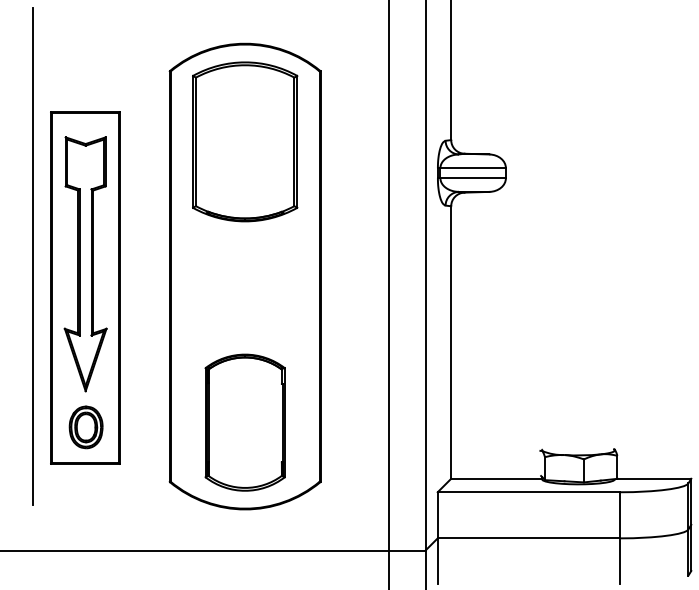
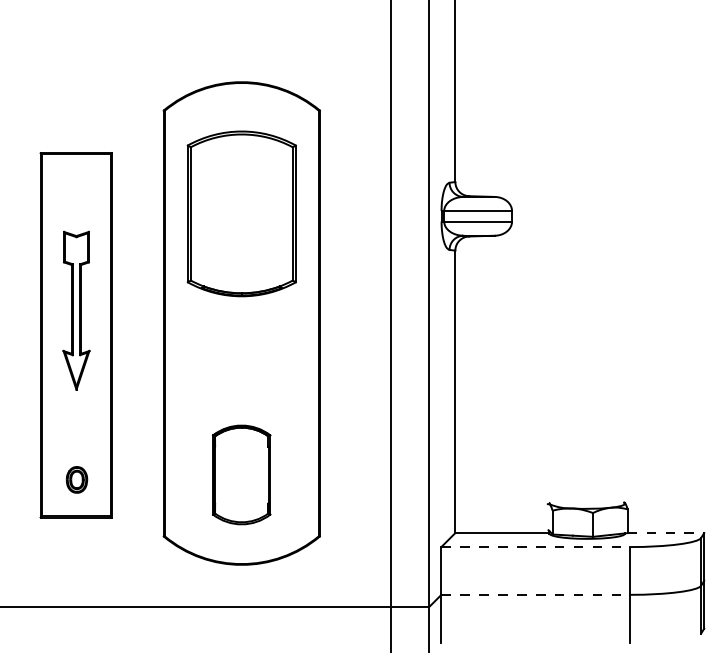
part: (244, 141) -> (241, 213), moved
line: (32, 256) -> (21, 302), removed
part: (85, 264) -> (76, 310), size x0.6
part: (244, 422) -> (241, 474), size x0.7
part: (85, 427) -> (76, 479), size x0.6
line: (654, 479) -> (666, 533), solid -> dashed
line: (528, 492) -> (535, 547), solid -> dashed
line: (528, 538) -> (535, 594), solid -> dashed

